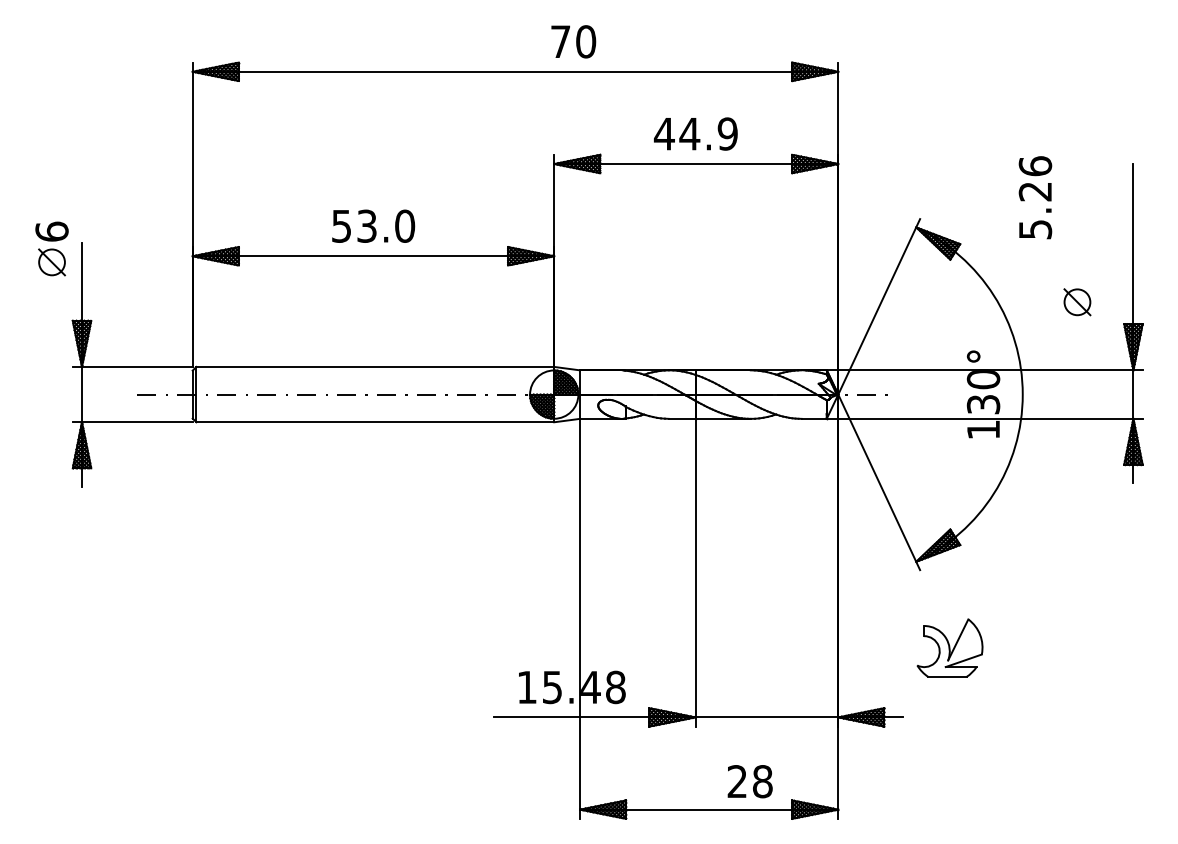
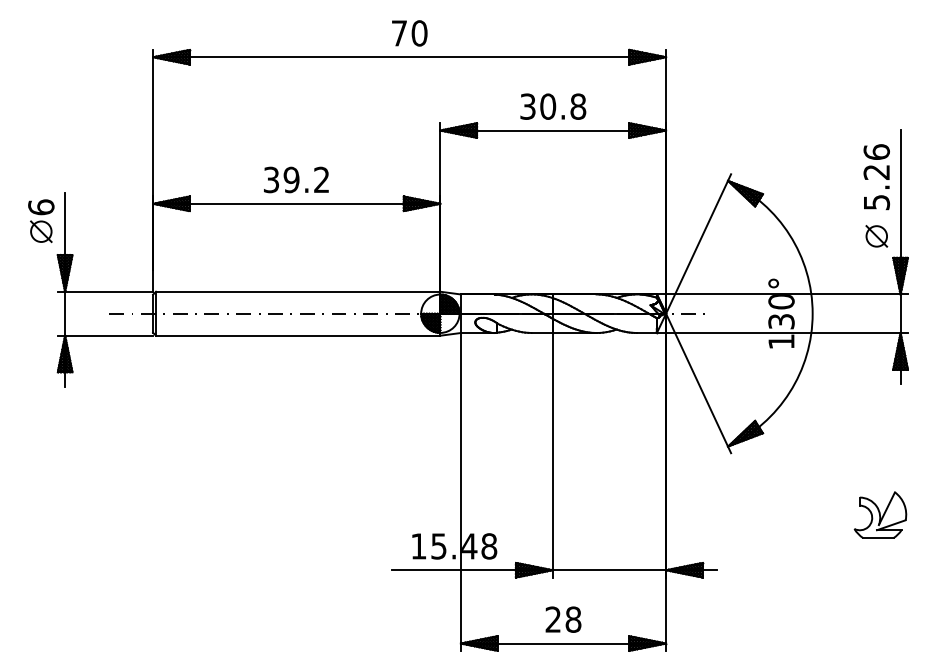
text: (573, 41) -> (409, 33), moved
text: (695, 133) -> (552, 106), 44.9 -> 30.8
text: (1035, 197) -> (876, 176), moved
text: (373, 225) -> (296, 179), 53.0 -> 39.2
part: (51, 248) -> (40, 220), moved
part: (1077, 302) -> (876, 236), moved
part: (949, 647) -> (880, 514), moved
text: (749, 781) -> (562, 619), moved

